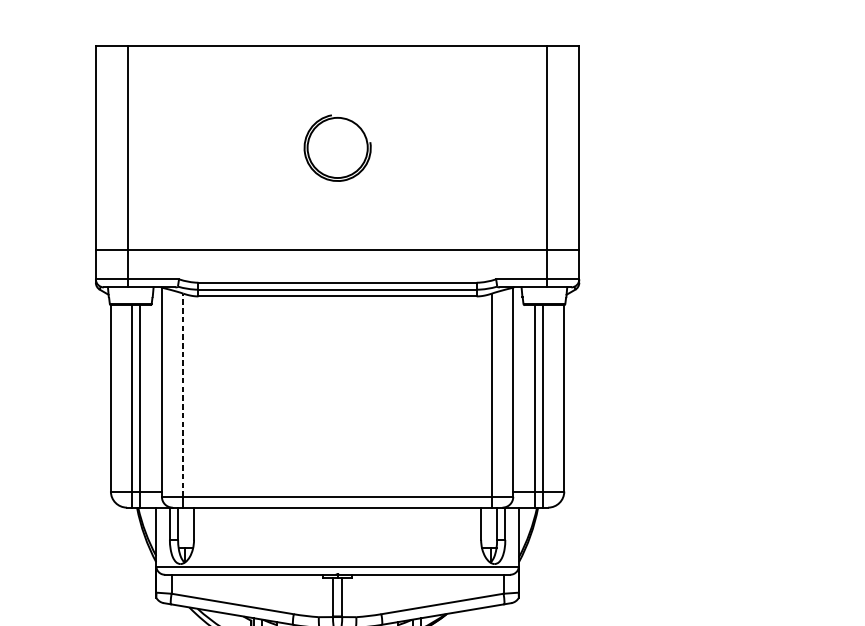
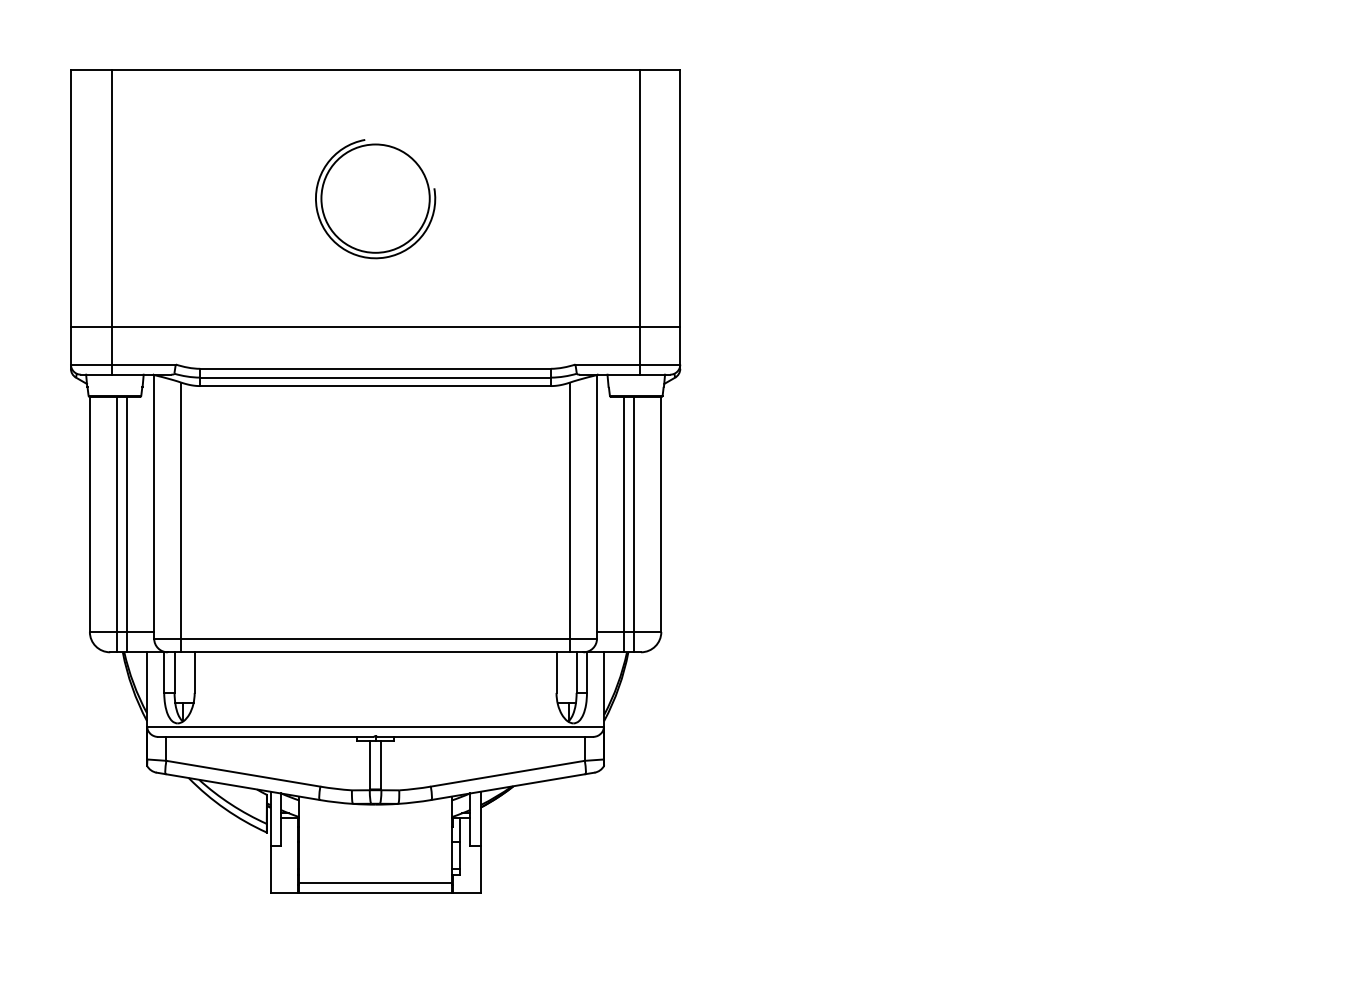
part: (337, 148) -> (375, 199), size x1.43
line: (183, 395) -> (181, 510), dashed -> solid

